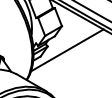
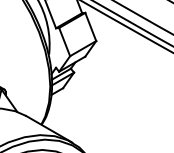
line: (66, 50) -> (103, 78), removed

